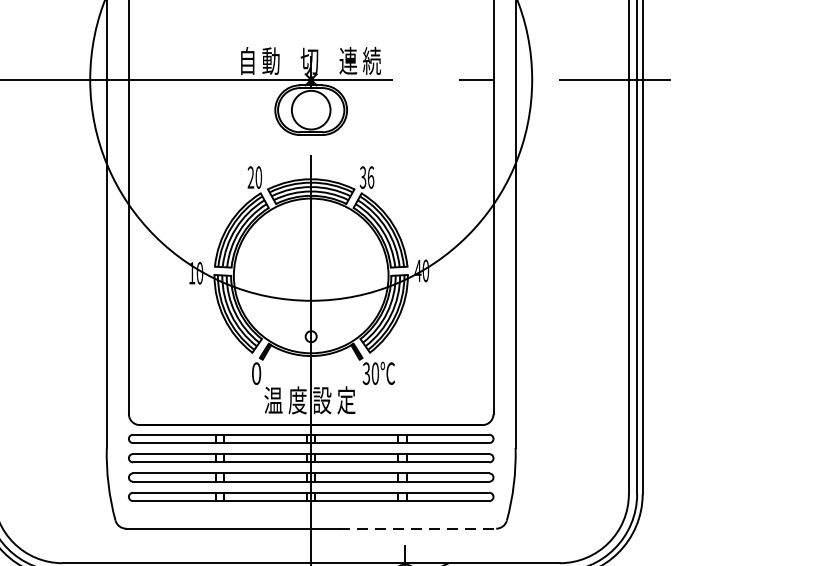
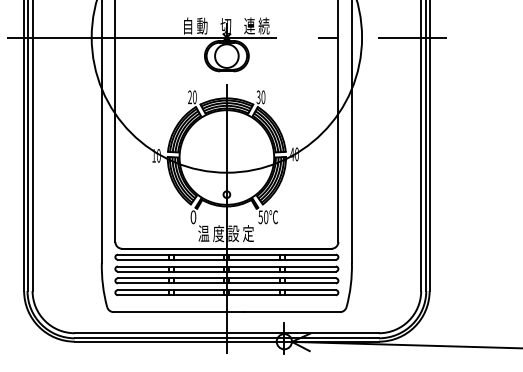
text: (371, 176) -> (263, 96), 36 -> 30
text: (366, 372) -> (260, 216), 30 -> 50
line: (418, 529) -> (292, 312), dashed -> solid

